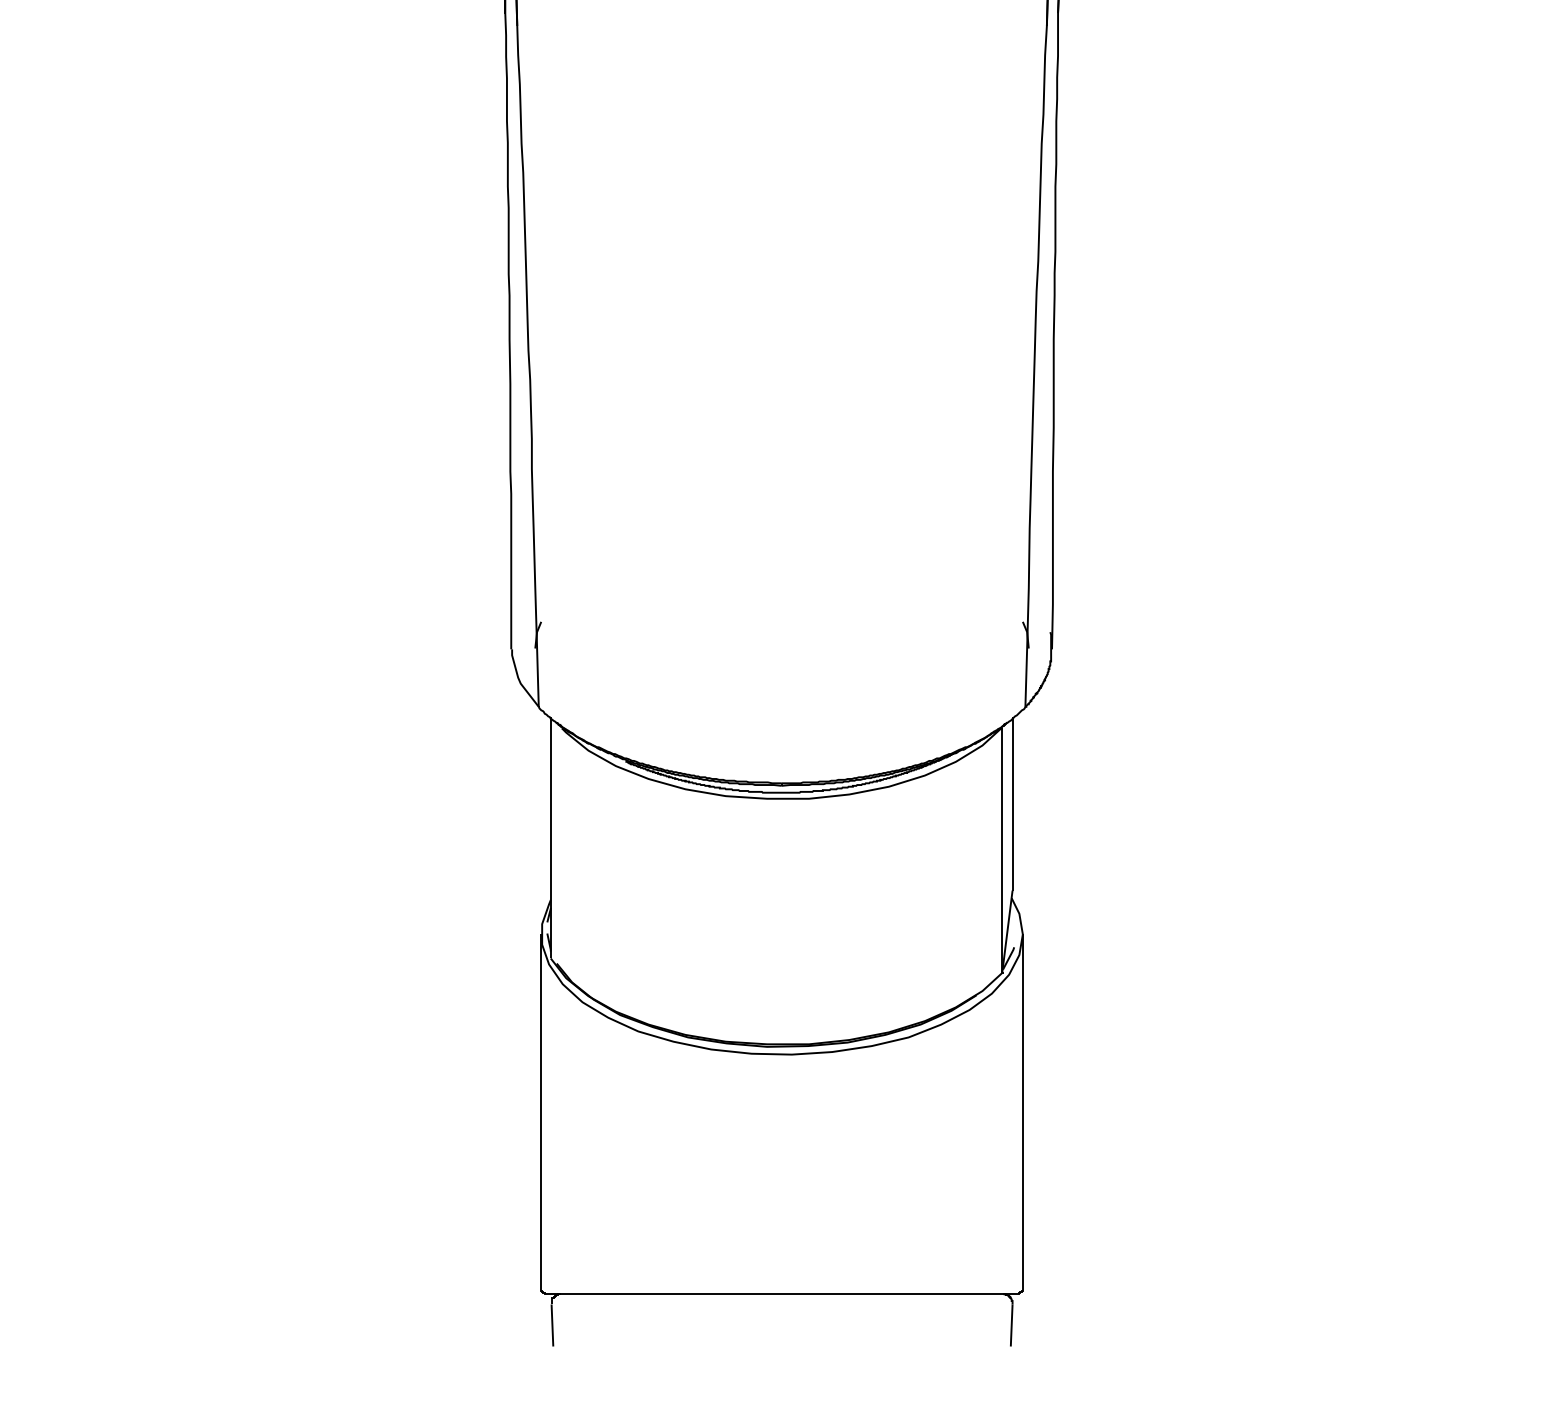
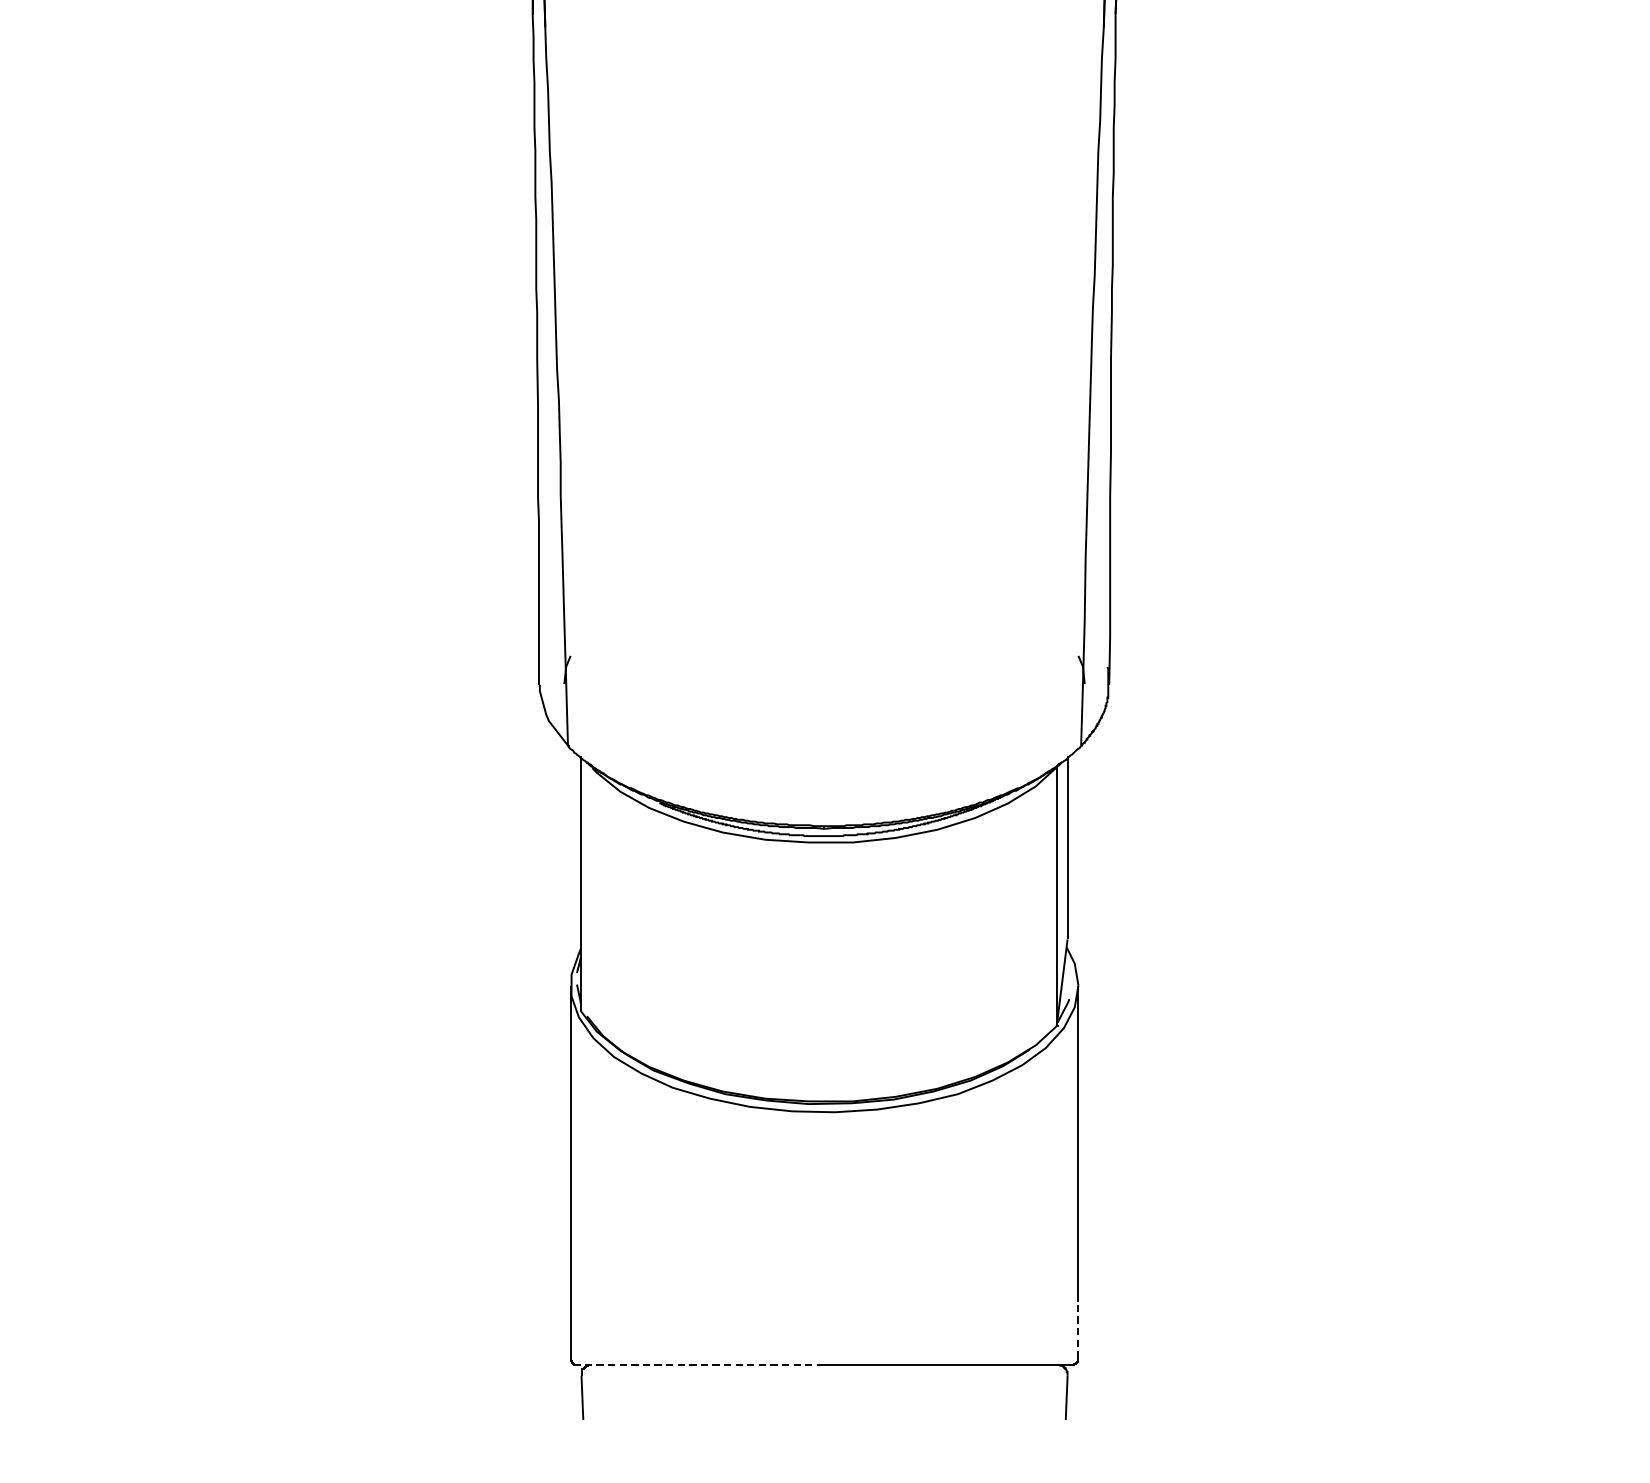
line: (1022, 1260) -> (1078, 1329), solid -> dashed
line: (663, 1294) -> (699, 1365), solid -> dashed

